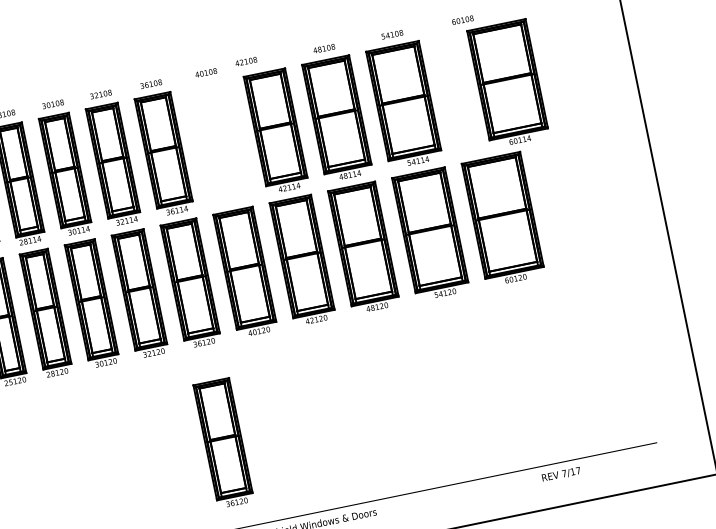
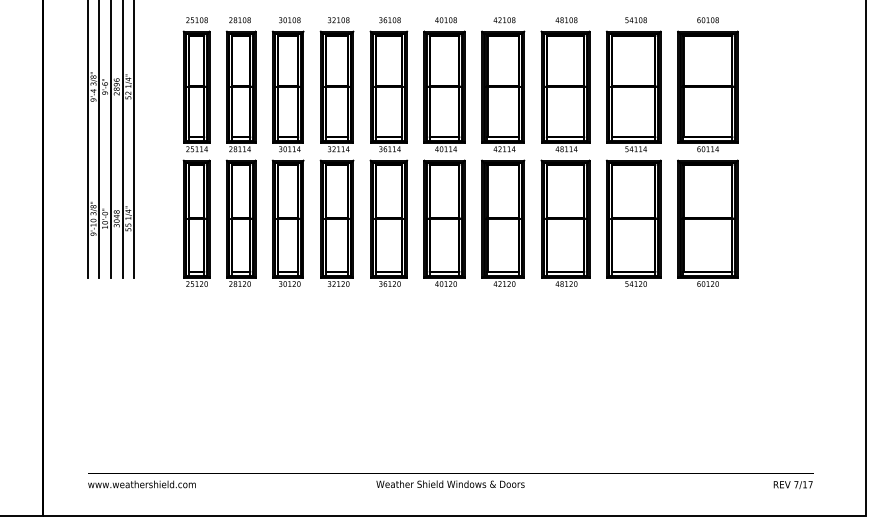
text: (246, 61) -> (504, 20), moved
part: (507, 83) -> (707, 91), moved
part: (218, 143) -> (444, 91), added
part: (223, 442) -> (388, 385), removed
text: (560, 475) -> (792, 485), moved

